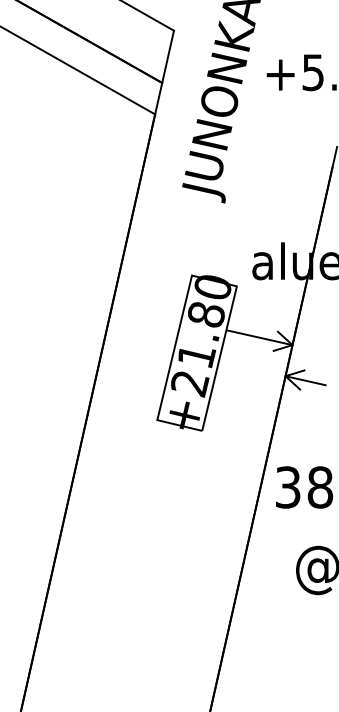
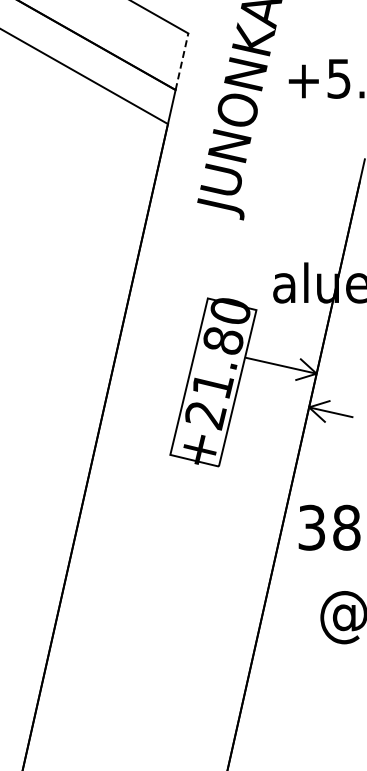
line: (168, 56) -> (182, 61), solid -> dashed

